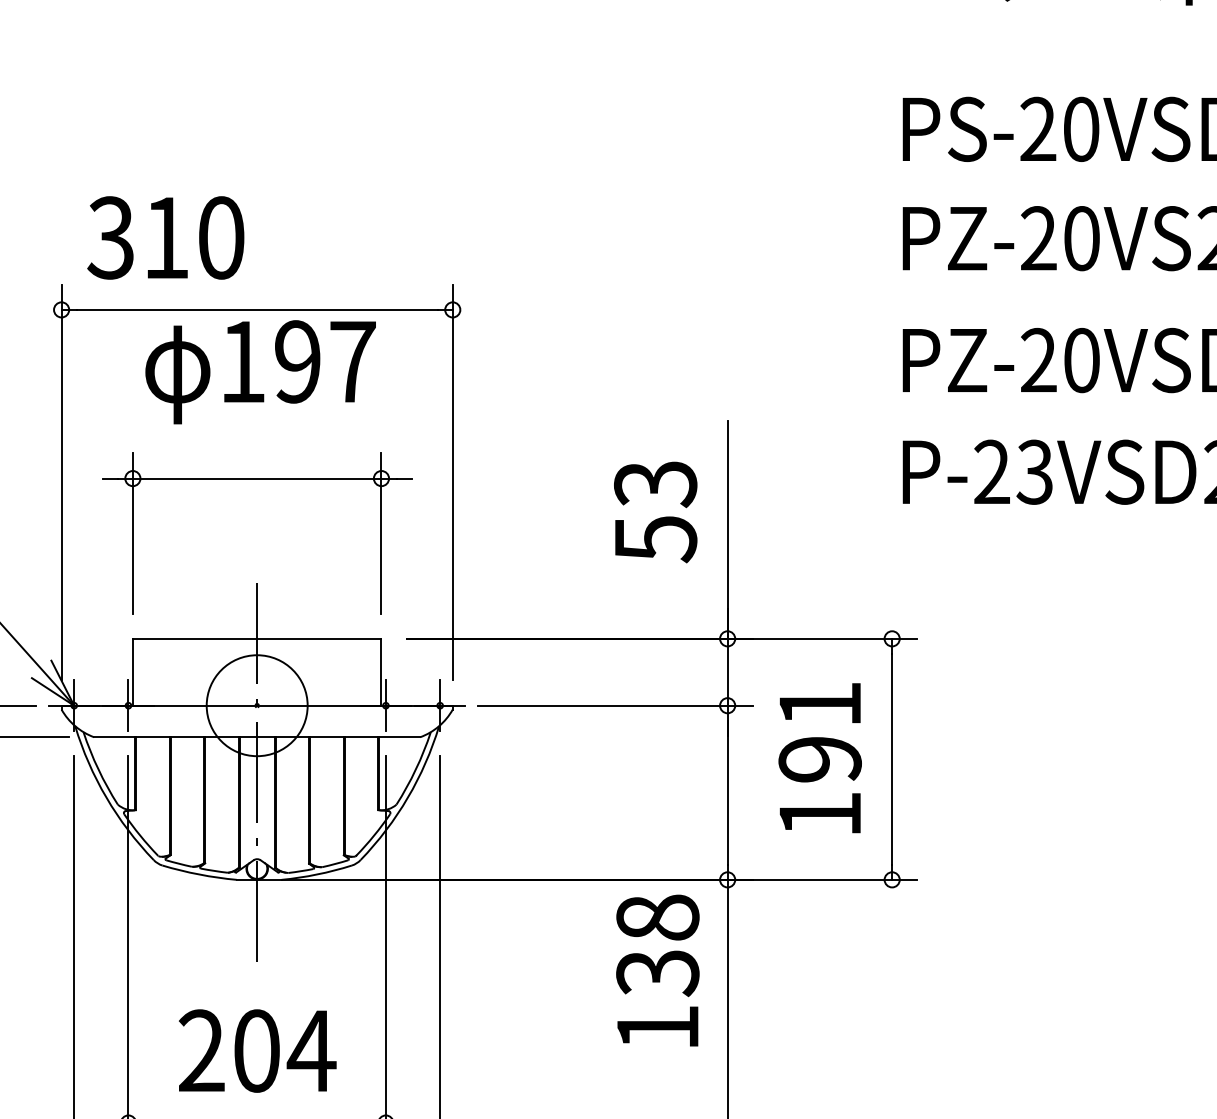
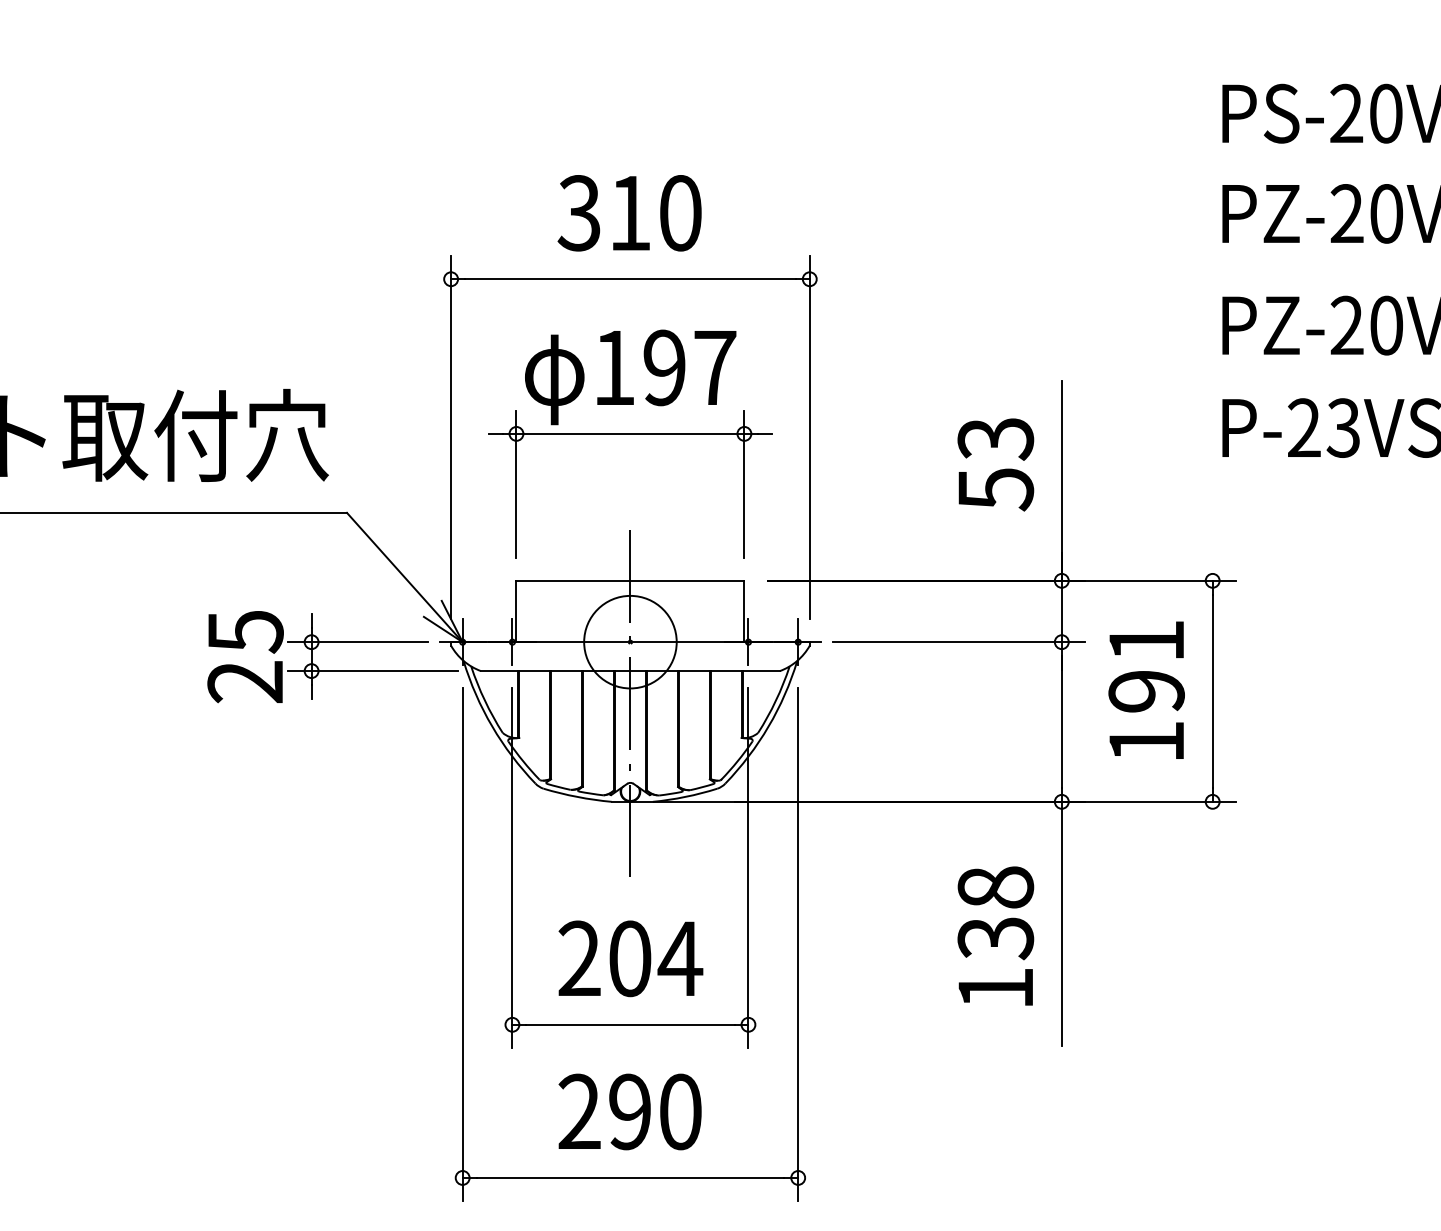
text: (165, 238) -> (629, 213), moved
text: (260, 372) -> (630, 377), moved
text: (657, 970) -> (995, 935), moved

